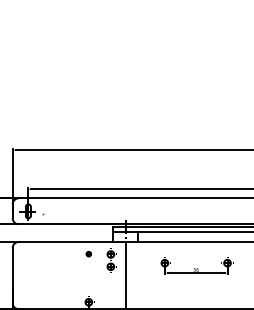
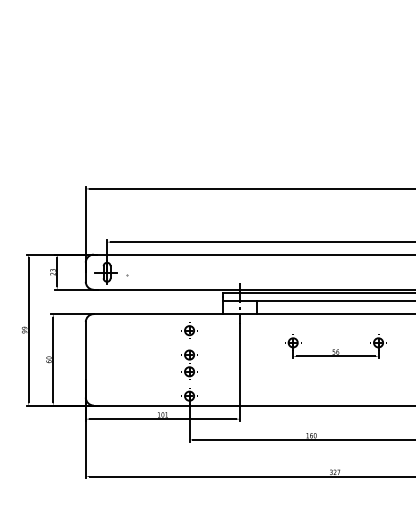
part: (88, 254) -> (189, 330), size x1.43
part: (110, 261) -> (189, 364), moved

